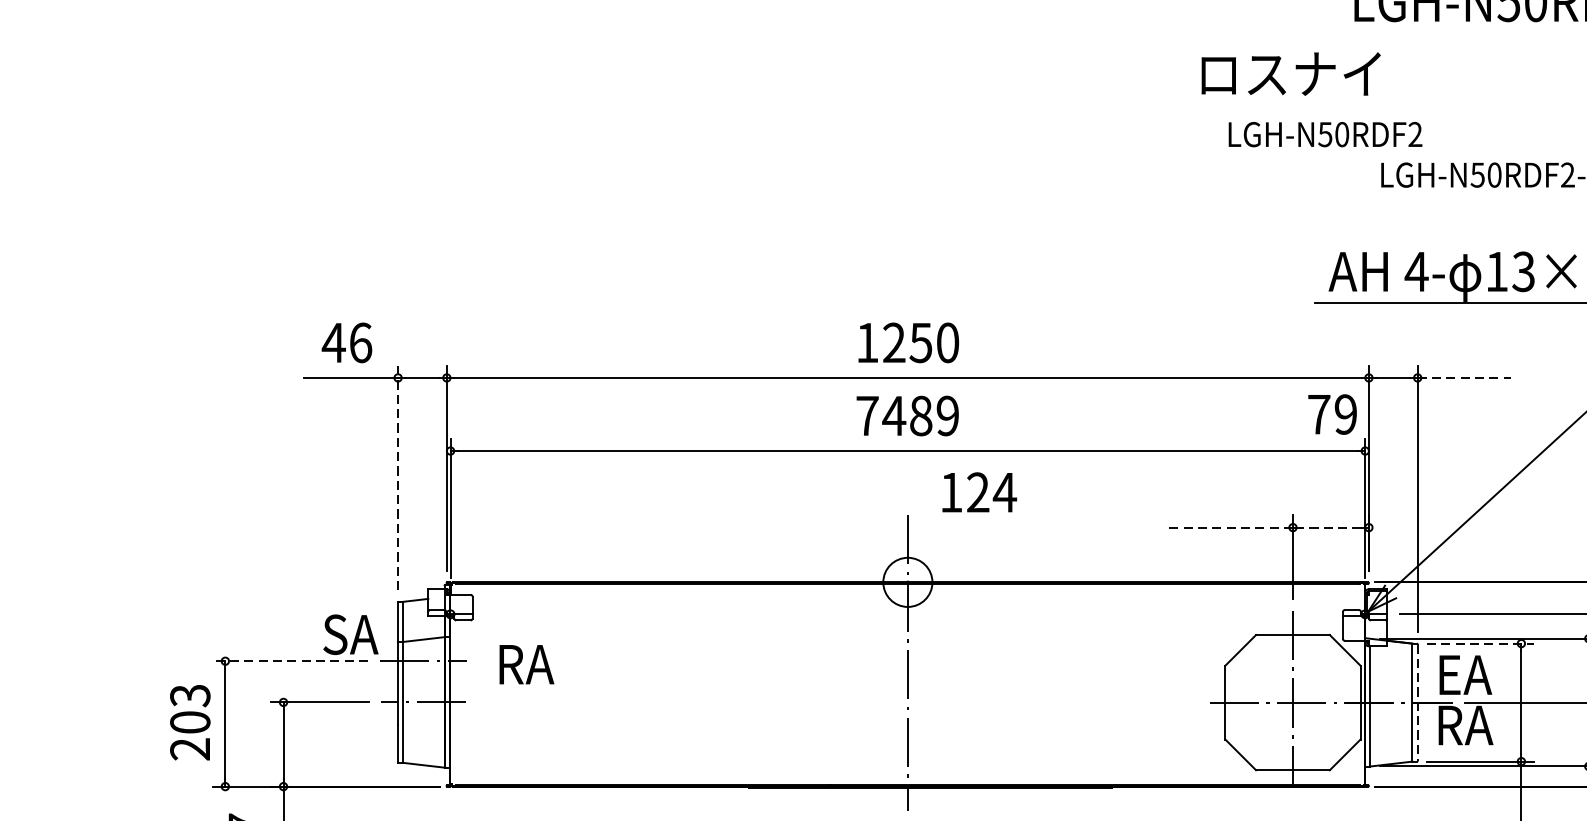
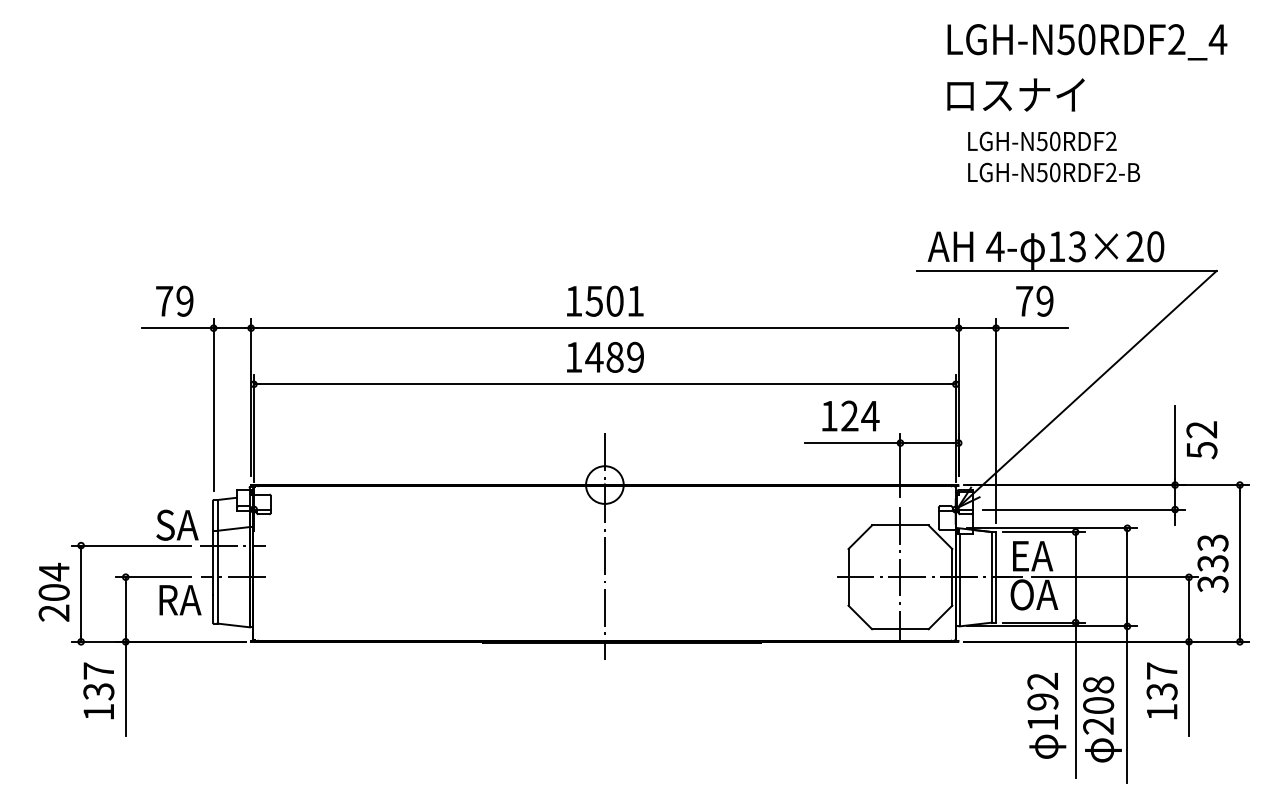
text: (1290, 73) -> (1015, 94), moved
text: (1325, 134) -> (1042, 141), moved
text: (347, 341) -> (174, 300), 46 -> 79
text: (920, 341) -> (614, 300), 1250 -> 1501
line: (1465, 378) -> (1032, 328), dashed -> solid
text: (1332, 413) -> (1034, 300), moved
text: (866, 416) -> (573, 357), 7489 -> 1489
line: (397, 477) -> (213, 404), dashed -> solid
text: (979, 491) -> (850, 415), moved
line: (1230, 528) -> (852, 443), dashed -> solid
line: (1330, 528) -> (929, 443), dashed -> solid
line: (1480, 644) -> (1044, 532), dashed -> solid
line: (289, 661) -> (130, 545), dashed -> solid
text: (526, 665) -> (180, 600), moved
text: (189, 694) -> (53, 571), 203 -> 204
line: (1418, 702) -> (996, 577), dashed -> solid
text: (1467, 724) -> (1034, 594), RA -> OA

